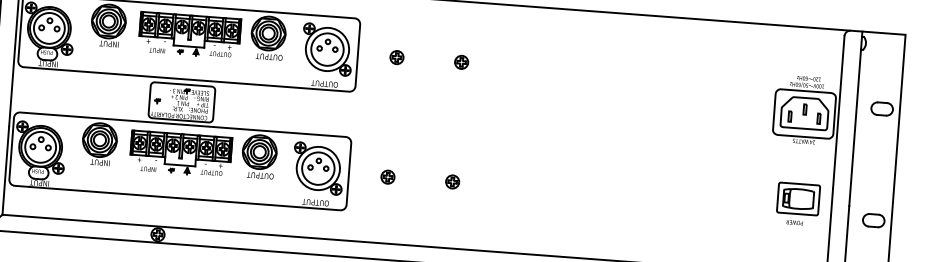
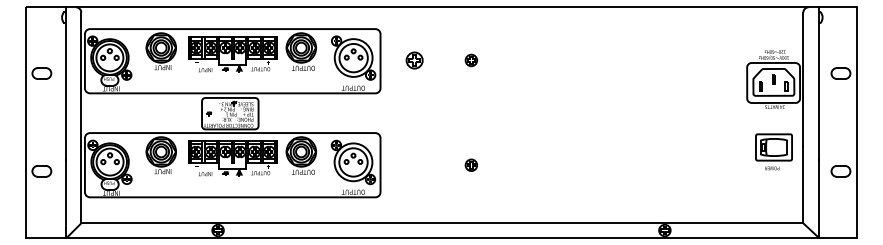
part: (396, 57) -> (414, 60), size x1.4
part: (387, 176) -> (414, 164), removed
part: (797, 203) -> (773, 151), moved

